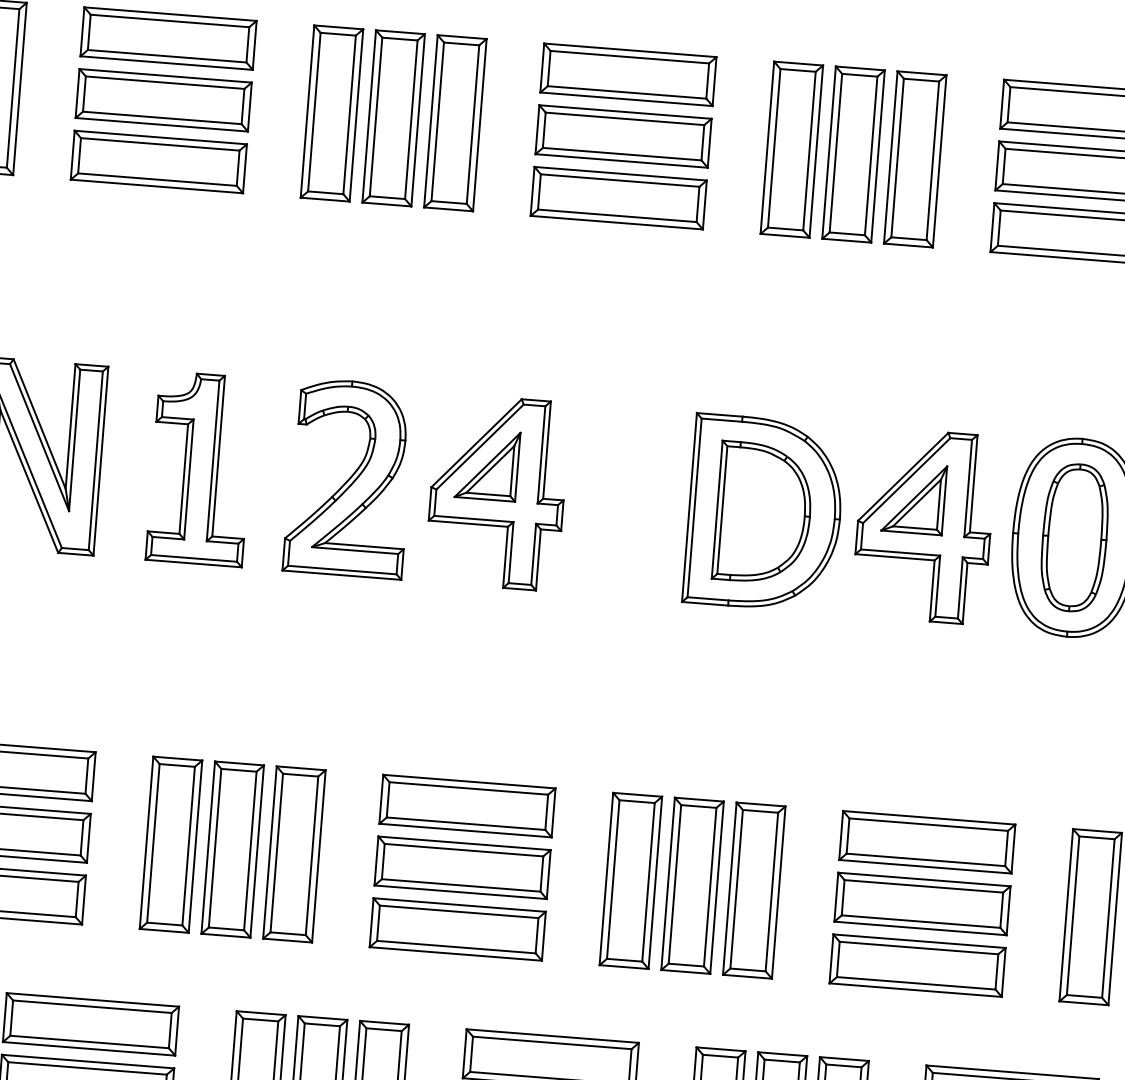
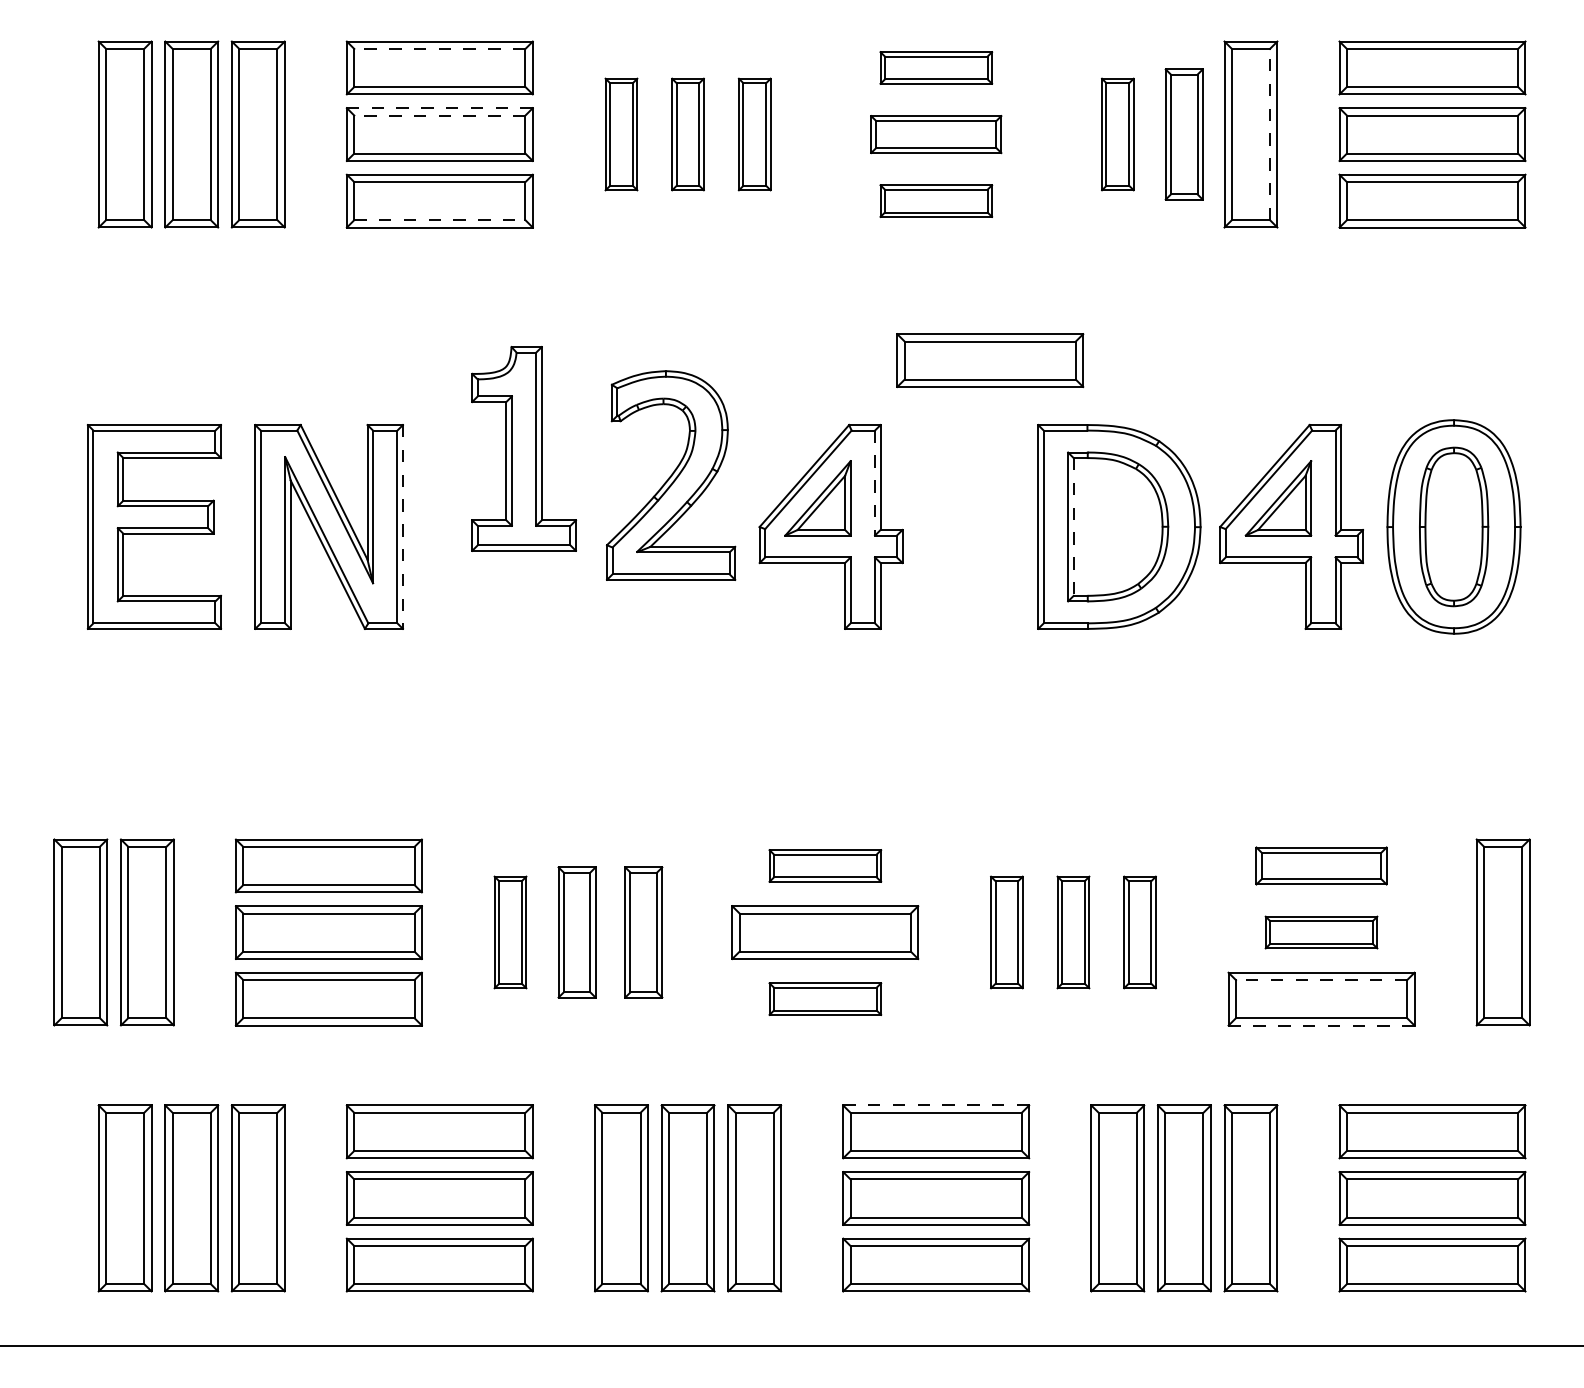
line: (169, 20) -> (439, 48), solid -> dashed
part: (628, 74) -> (936, 67), size x0.6
line: (165, 76) -> (439, 108), solid -> dashed
line: (164, 82) -> (439, 115), solid -> dashed
part: (332, 113) -> (621, 134), size x0.6
part: (393, 118) -> (687, 134), size x0.6
part: (455, 123) -> (754, 134), size x0.6
part: (623, 136) -> (936, 134), size x0.7
part: (791, 149) -> (1117, 134), size x0.6
part: (852, 154) -> (1183, 134), size x0.7
line: (933, 160) -> (1270, 134), solid -> dashed
line: (157, 179) -> (439, 220), solid -> dashed
part: (619, 197) -> (936, 200), size x0.6
part: (657, 349) -> (990, 360), added
line: (541, 455) -> (875, 483), solid -> dashed
line: (100, 460) -> (402, 526), solid -> dashed
part: (201, 468) -> (524, 448), moved
part: (349, 478) -> (671, 475), moved
line: (722, 509) -> (1073, 526), solid -> dashed
part: (467, 805) -> (825, 865), size x0.6
part: (927, 841) -> (1321, 865), size x0.7
part: (170, 844) -> (510, 932), size x0.6
part: (232, 849) -> (576, 932), size x0.7
part: (294, 854) -> (643, 932), size x0.7
part: (630, 880) -> (1006, 932), size x0.6
part: (692, 885) -> (1073, 932), size x0.6
part: (753, 890) -> (1139, 932), size x0.6
part: (922, 903) -> (1321, 932), size x0.6
part: (458, 928) -> (825, 998), size x0.6
line: (918, 948) -> (1321, 980), solid -> dashed
line: (915, 990) -> (1321, 1025), solid -> dashed
line: (553, 1036) -> (936, 1105), solid -> dashed

